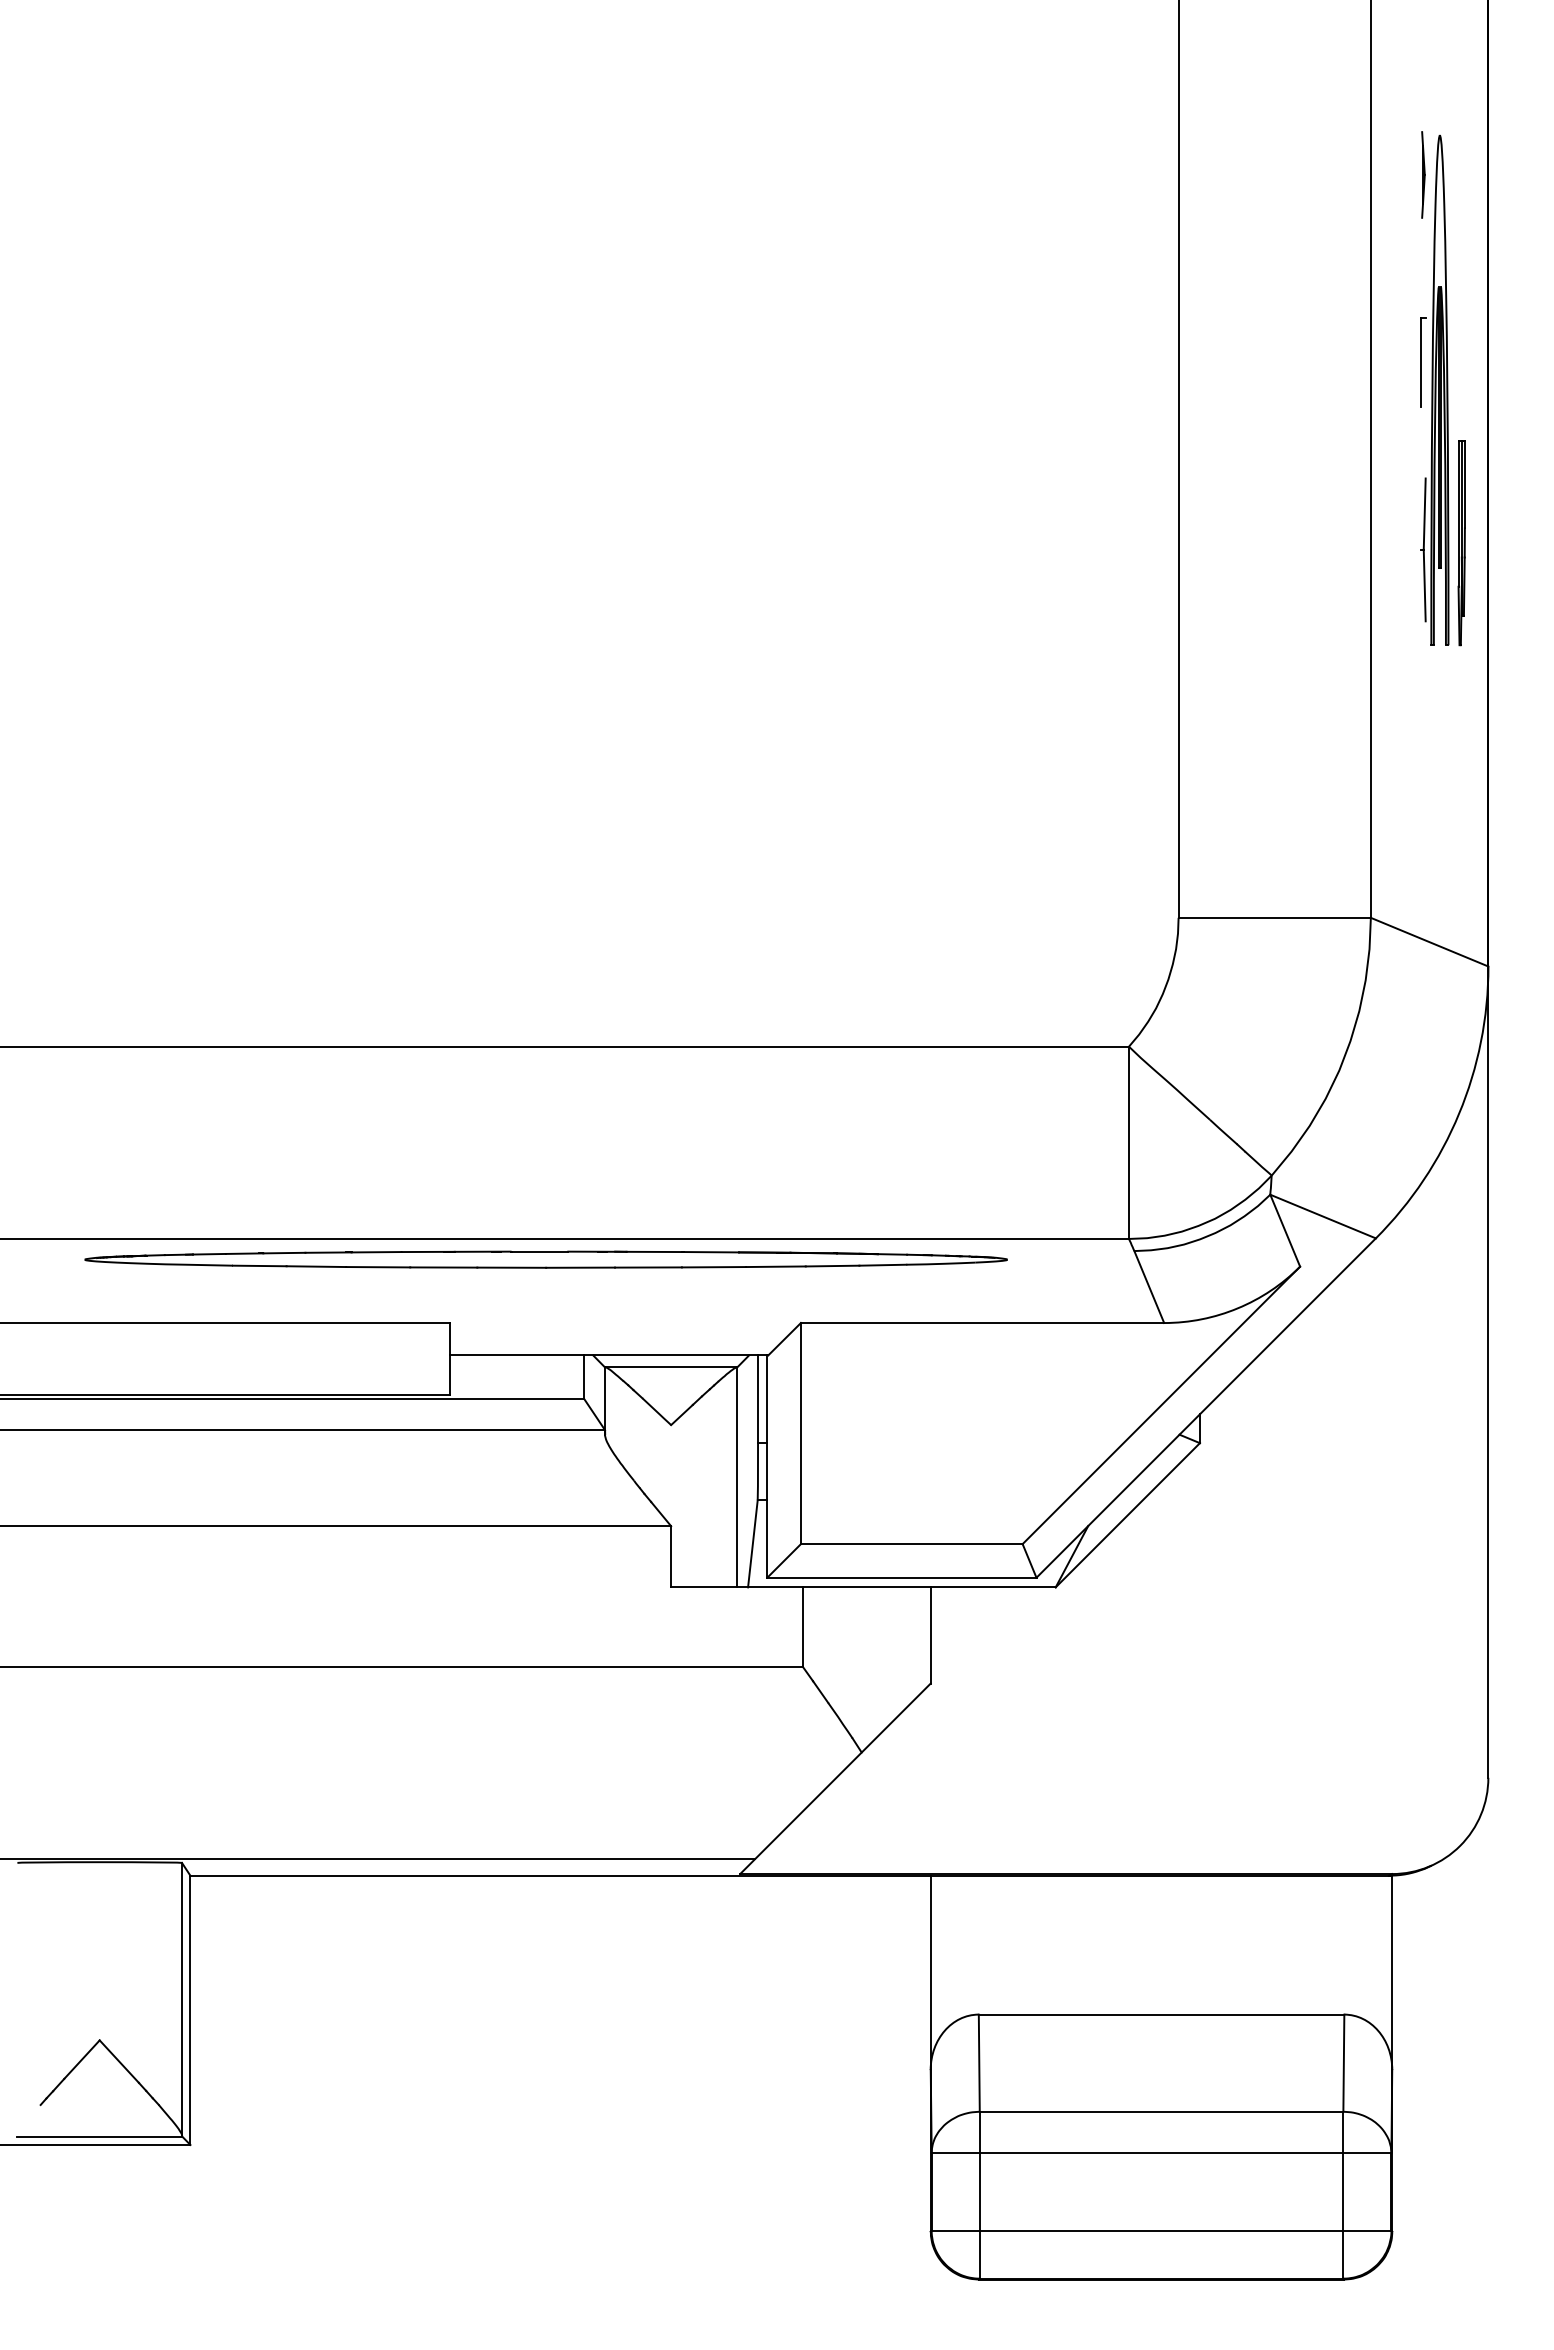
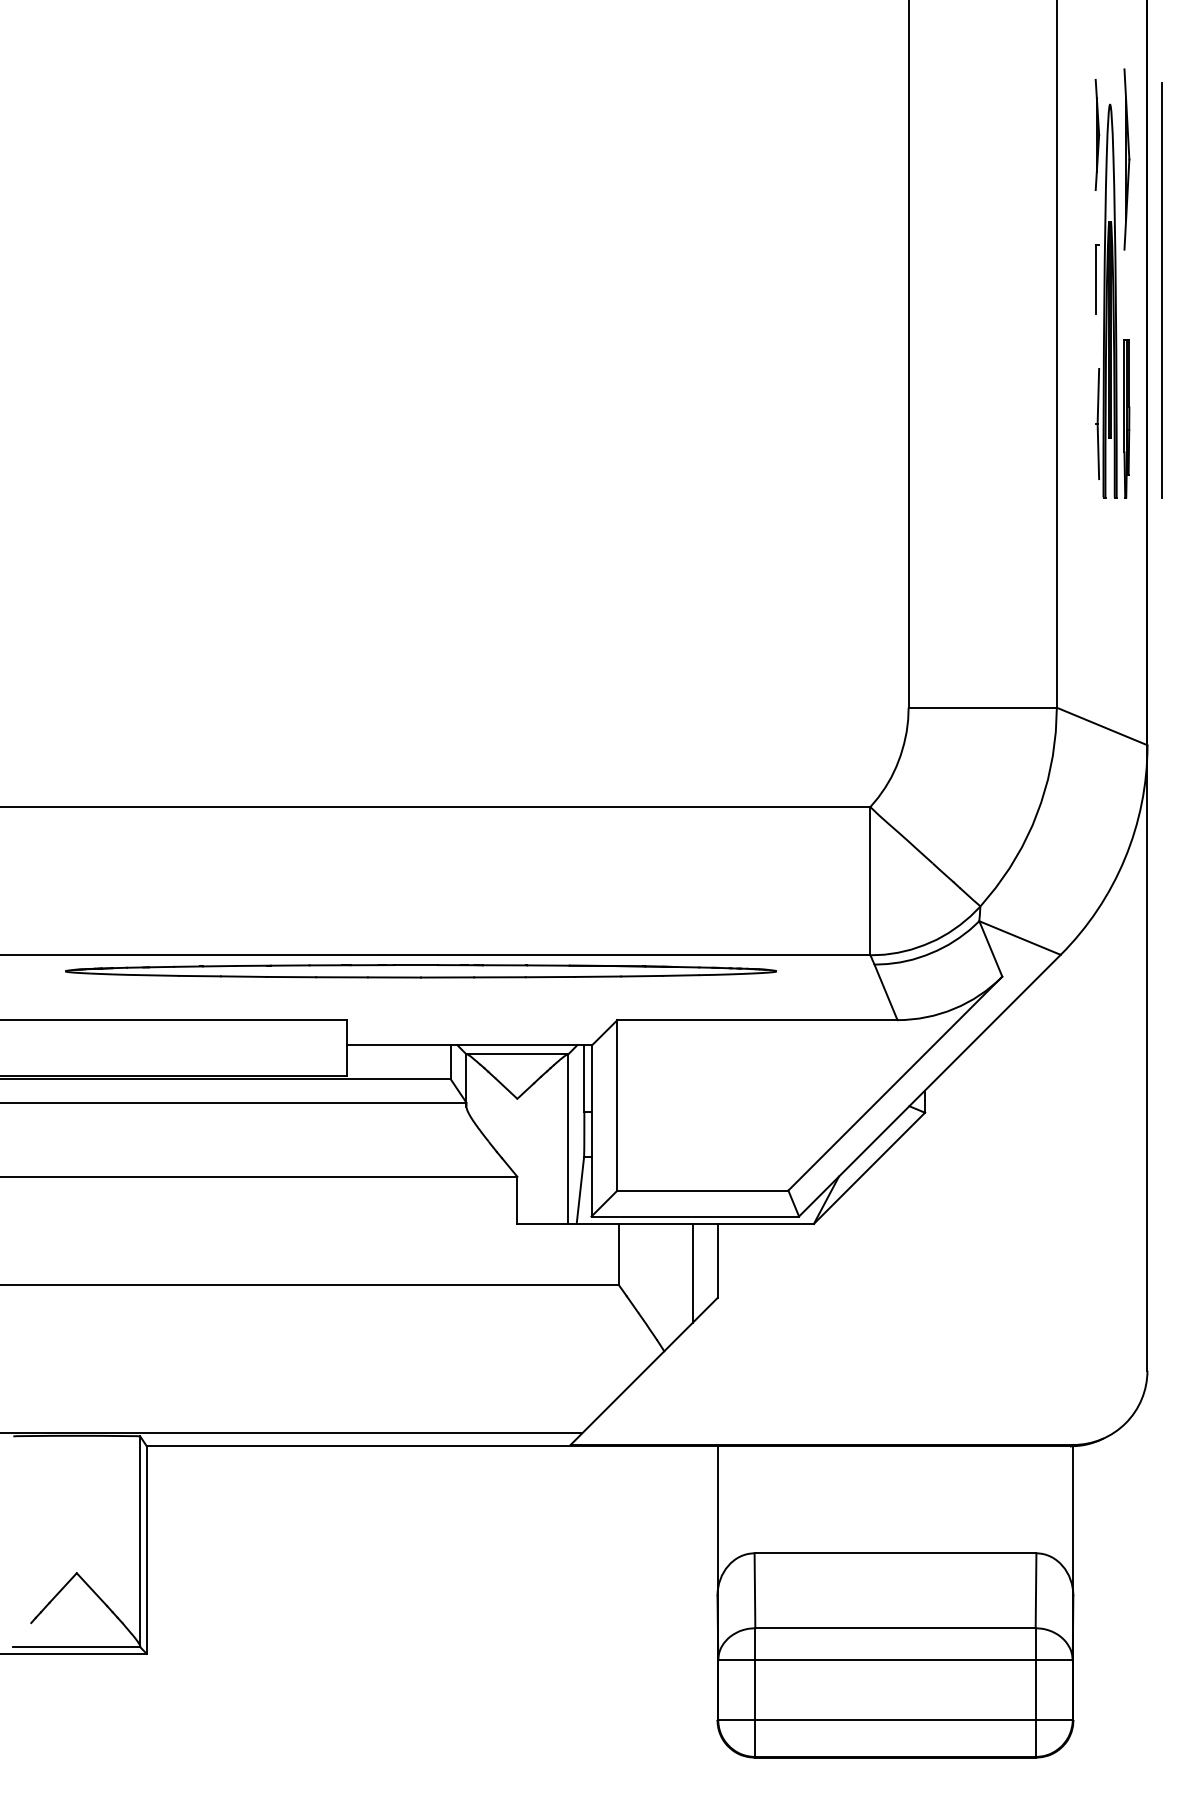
part: (1423, 174) -> (1097, 134), size x1.67
part: (1461, 206) -> (1126, 159), added
line: (1507, 376) -> (1162, 290), added
line: (898, 1651) -> (692, 1273), added

